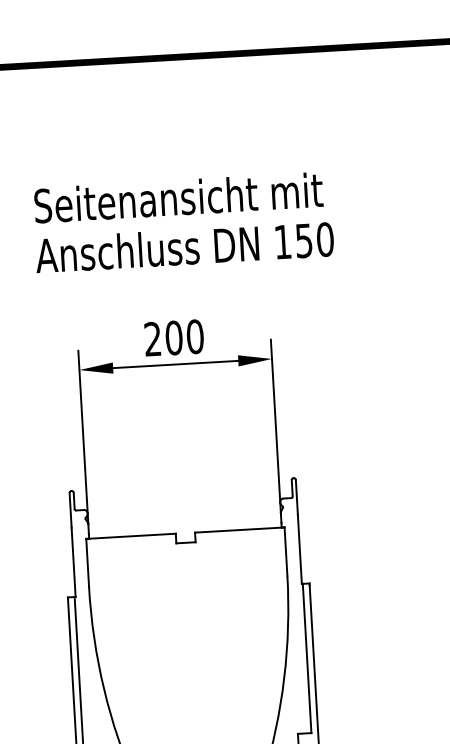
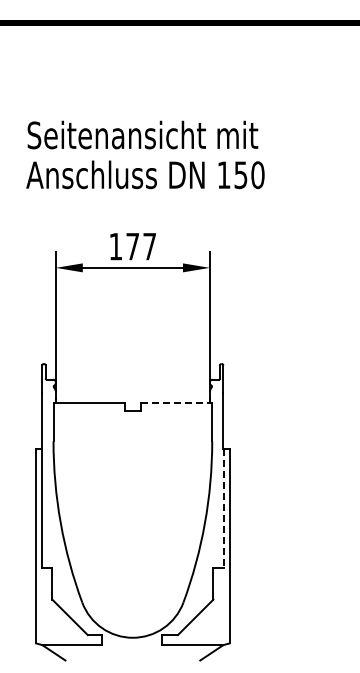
text: (173, 337) -> (132, 246), 200 -> 177
line: (239, 529) -> (176, 402), solid -> dashed
line: (307, 658) -> (224, 508), solid -> dashed

